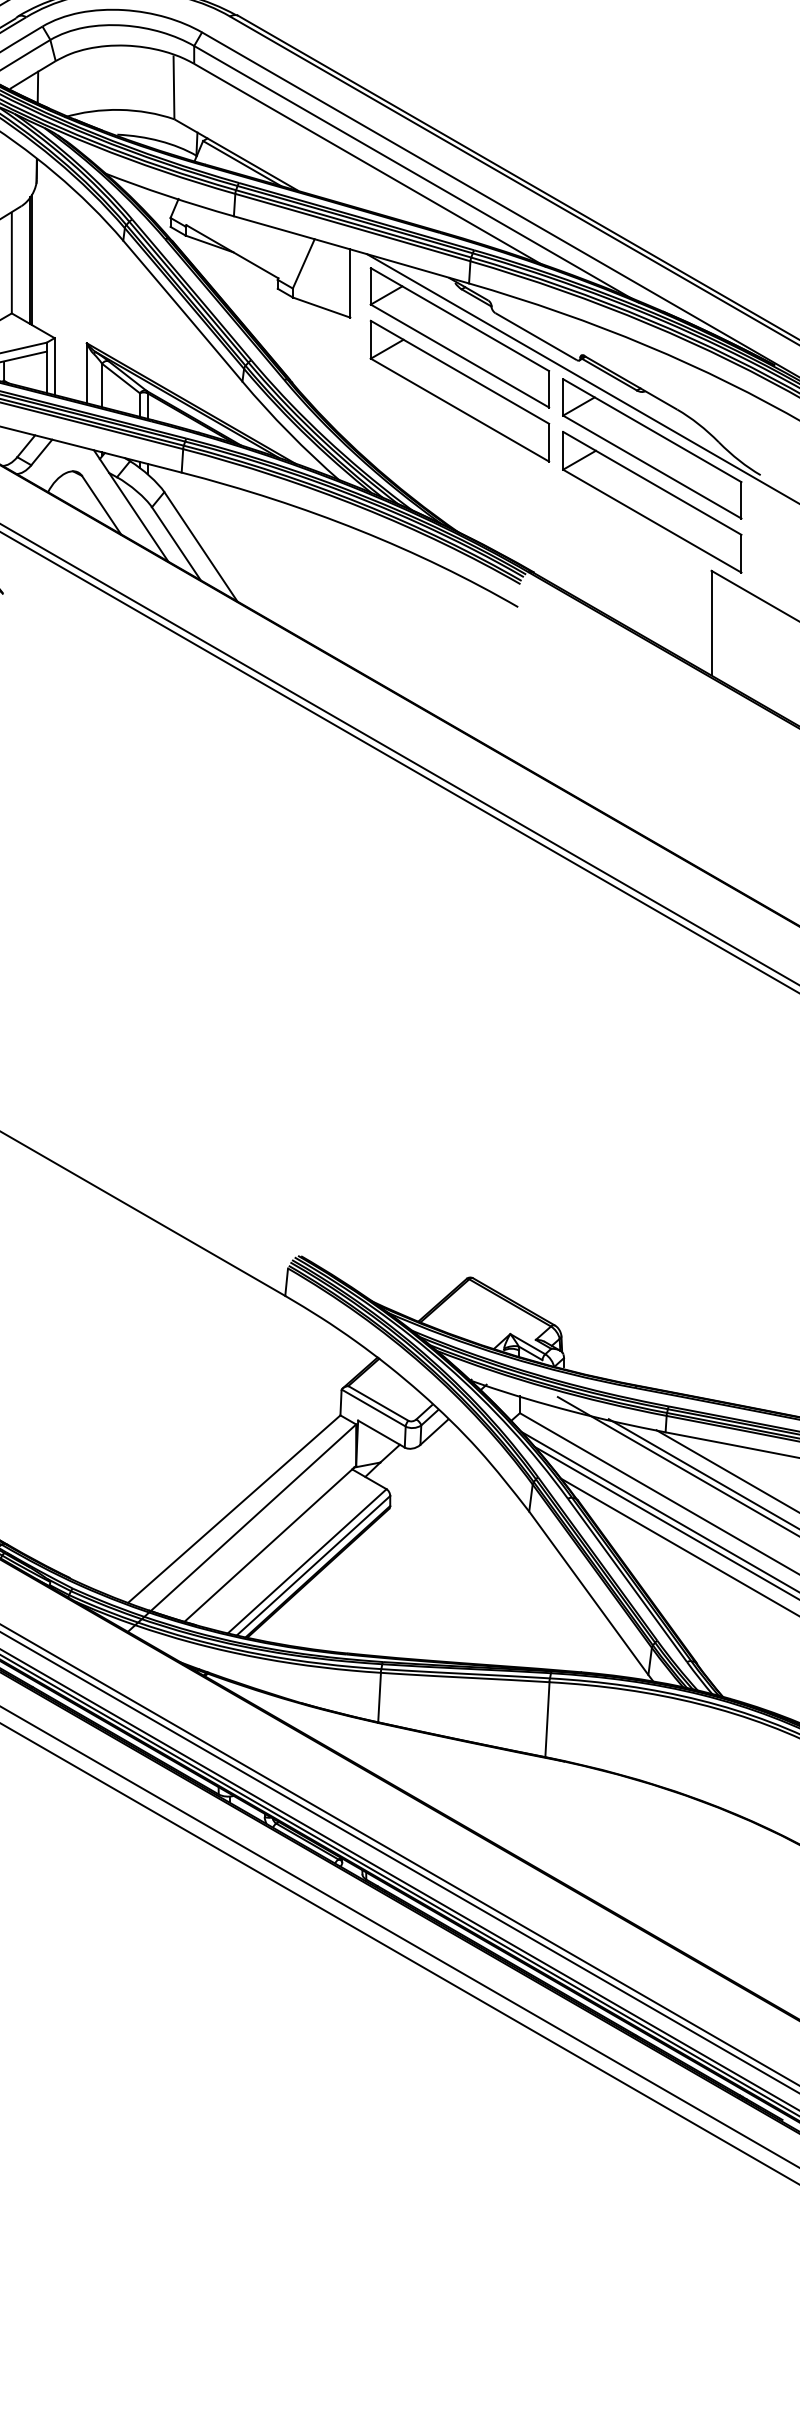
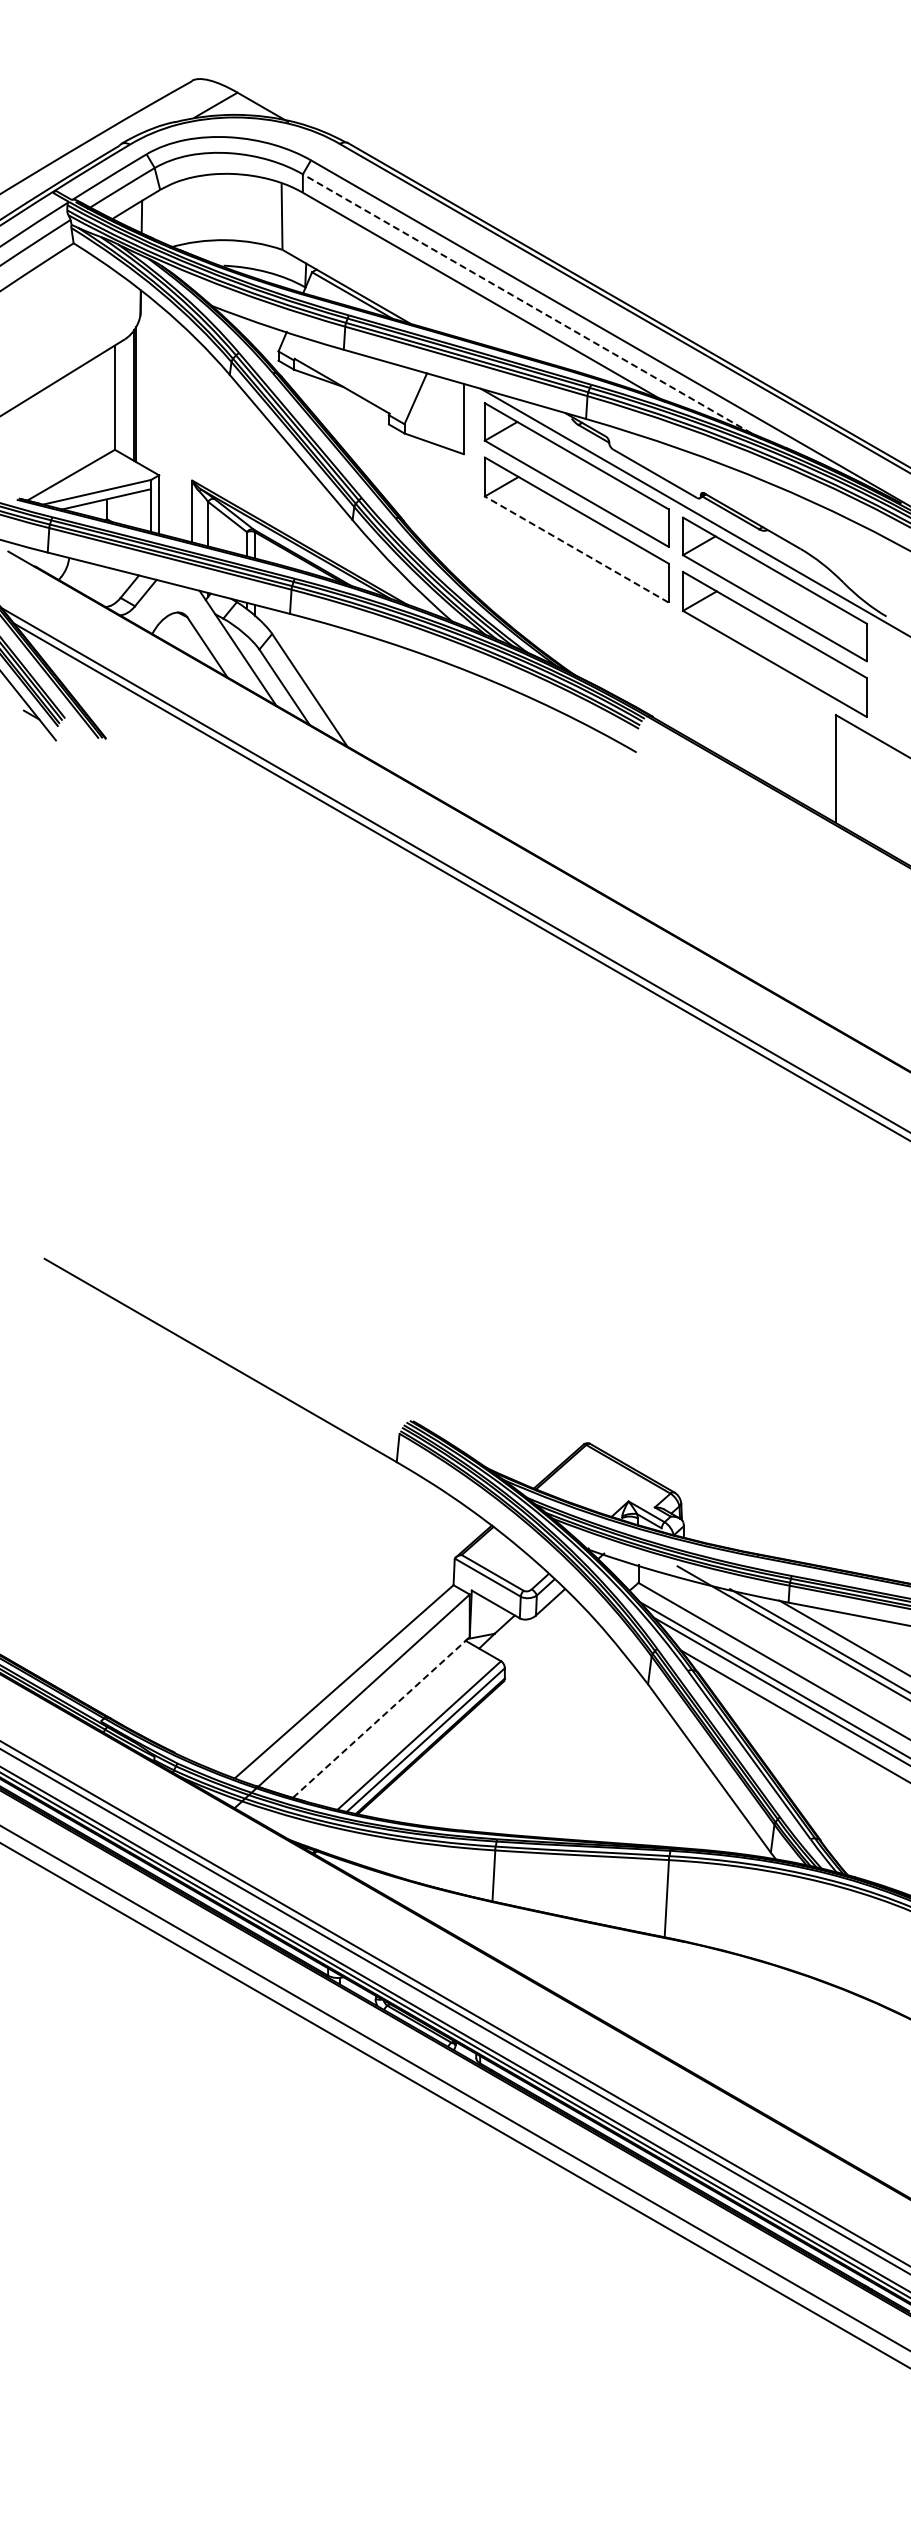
line: (417, 174) -> (532, 306), solid -> dashed
line: (459, 410) -> (576, 549), solid -> dashed
line: (270, 1543) -> (381, 1717), solid -> dashed

